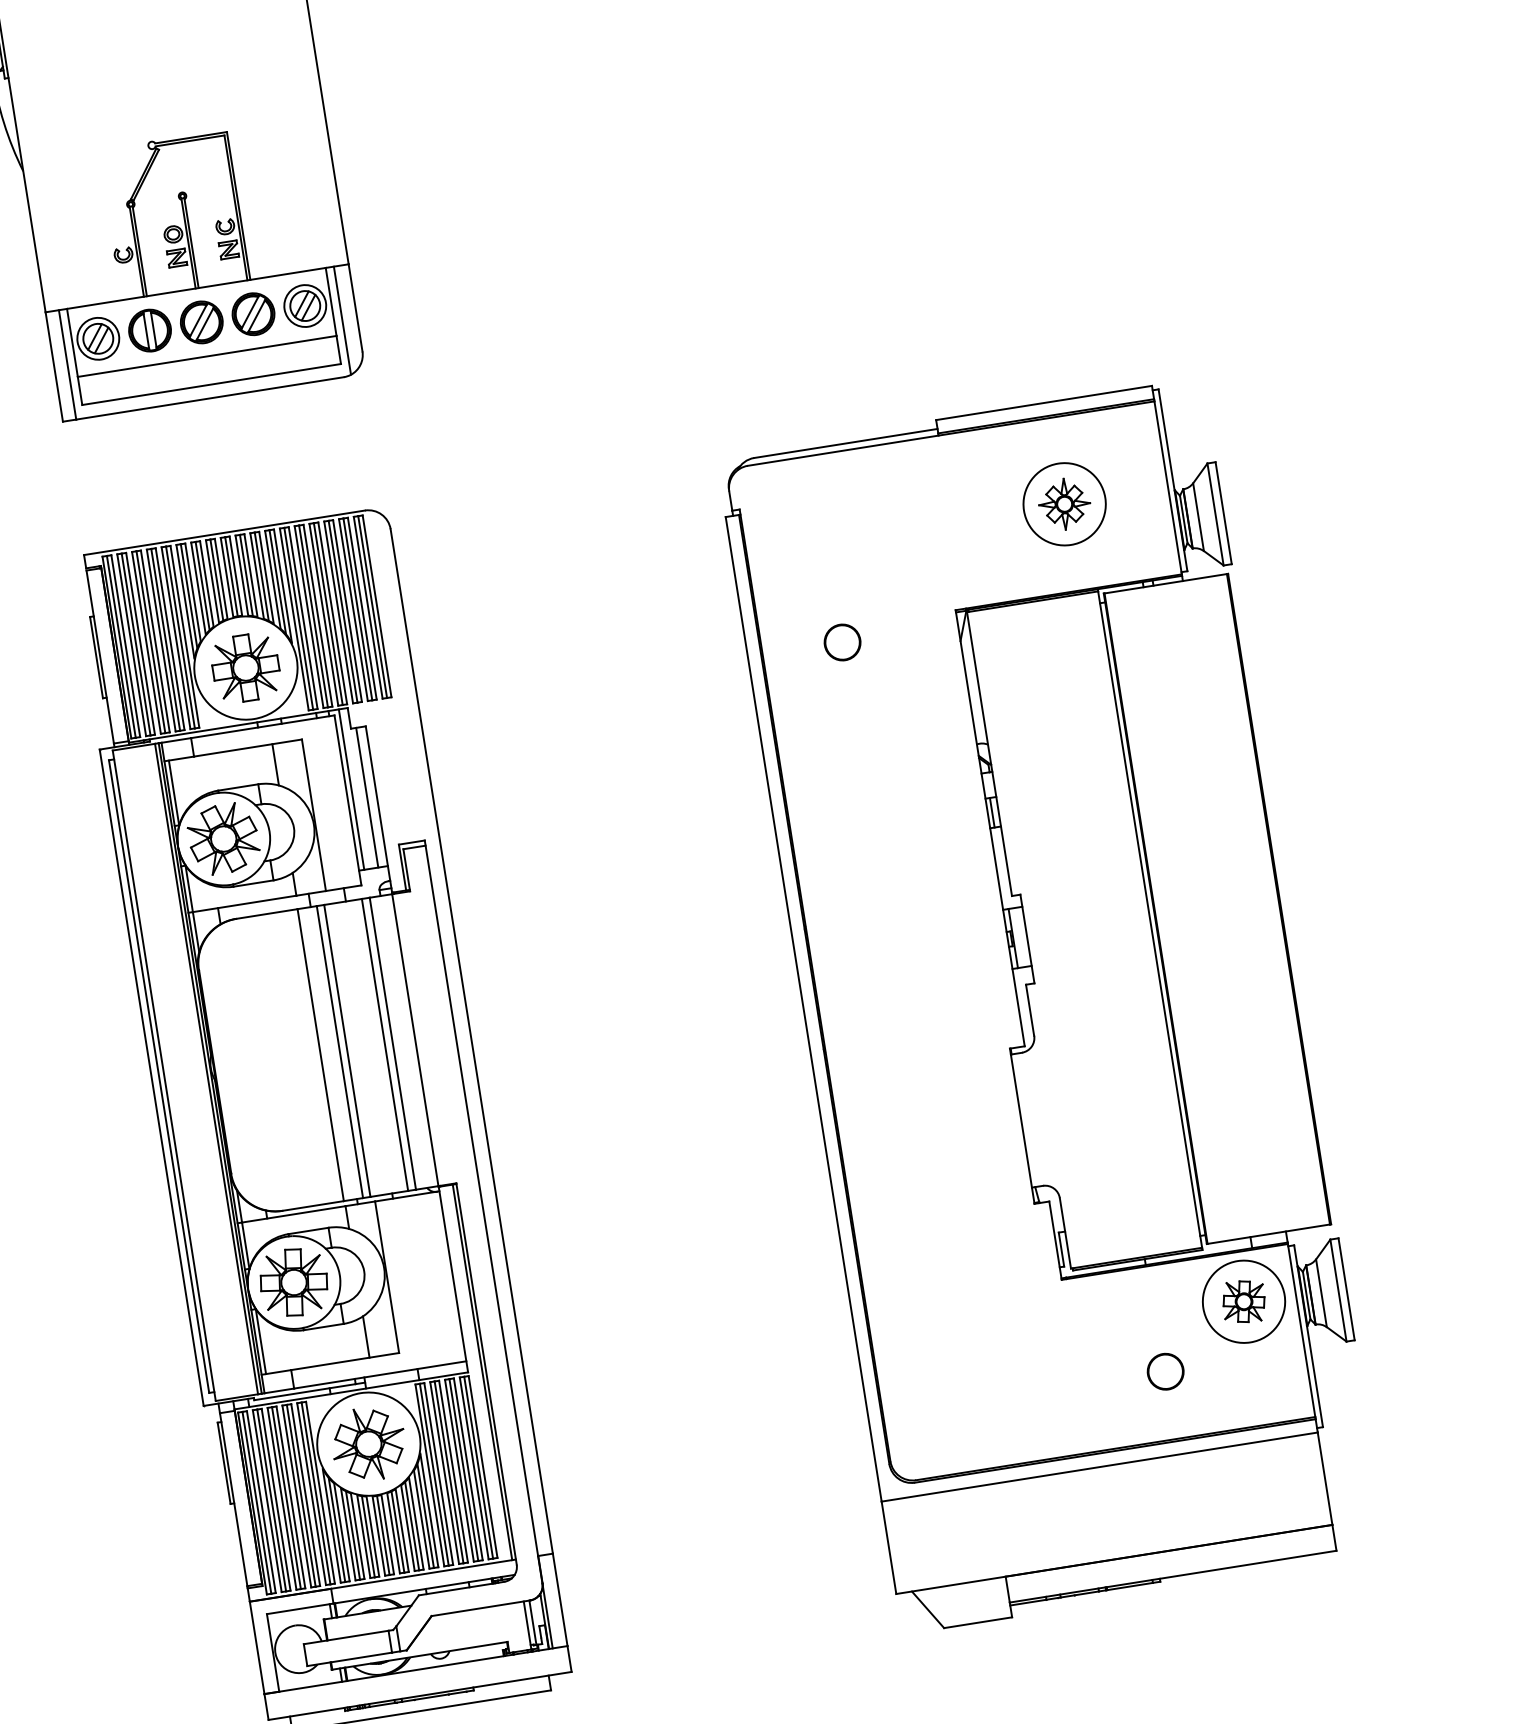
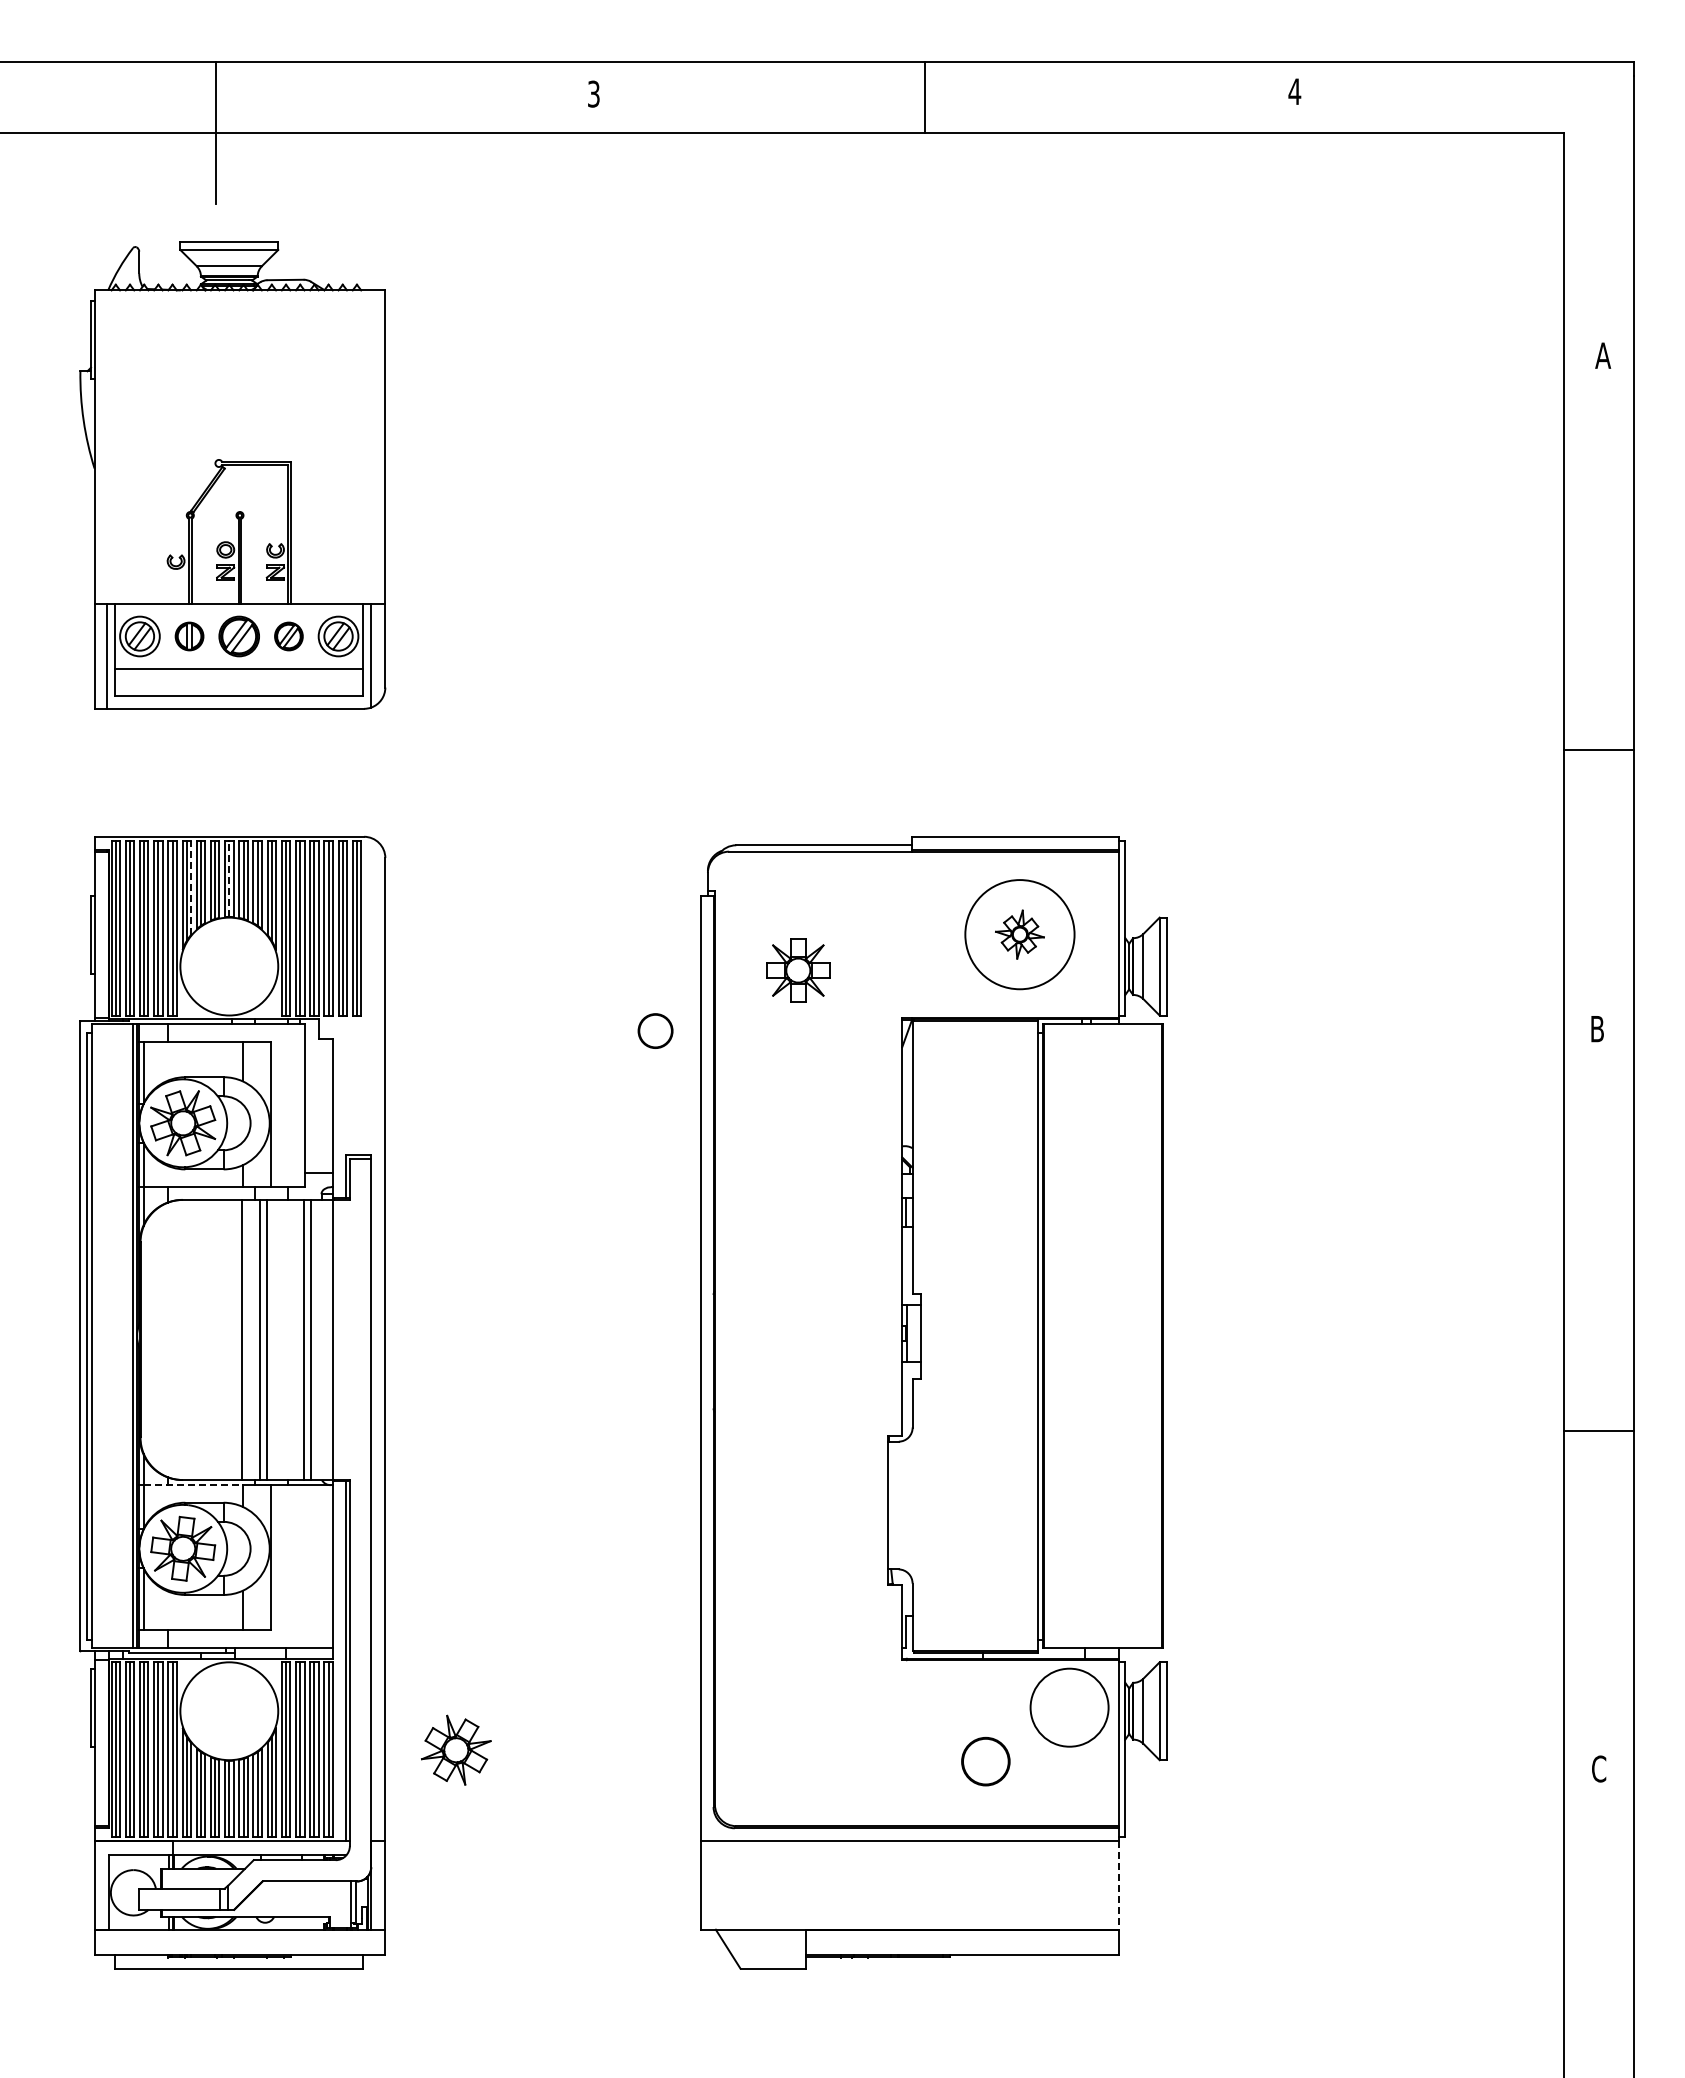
part: (253, 314) -> (288, 636), size x0.7
part: (149, 330) -> (189, 636), size x0.7
circle: (1064, 504) -> (1019, 934), size x1.4
line: (231, 576) -> (229, 878), solid -> dashed
line: (193, 592) -> (191, 888), solid -> dashed
circle: (842, 641) -> (655, 1030), moved
part: (246, 667) -> (798, 970), moved
line: (351, 789) -> (310, 1095), removed
line: (367, 797) -> (323, 1105), removed
line: (294, 1214) -> (193, 1485), solid -> dashed
part: (1243, 1301) -> (1069, 1707), removed
circle: (1165, 1371) -> (985, 1761), size x1.4
part: (368, 1443) -> (456, 1749), moved
line: (1325, 1478) -> (1119, 1885), solid -> dashed

